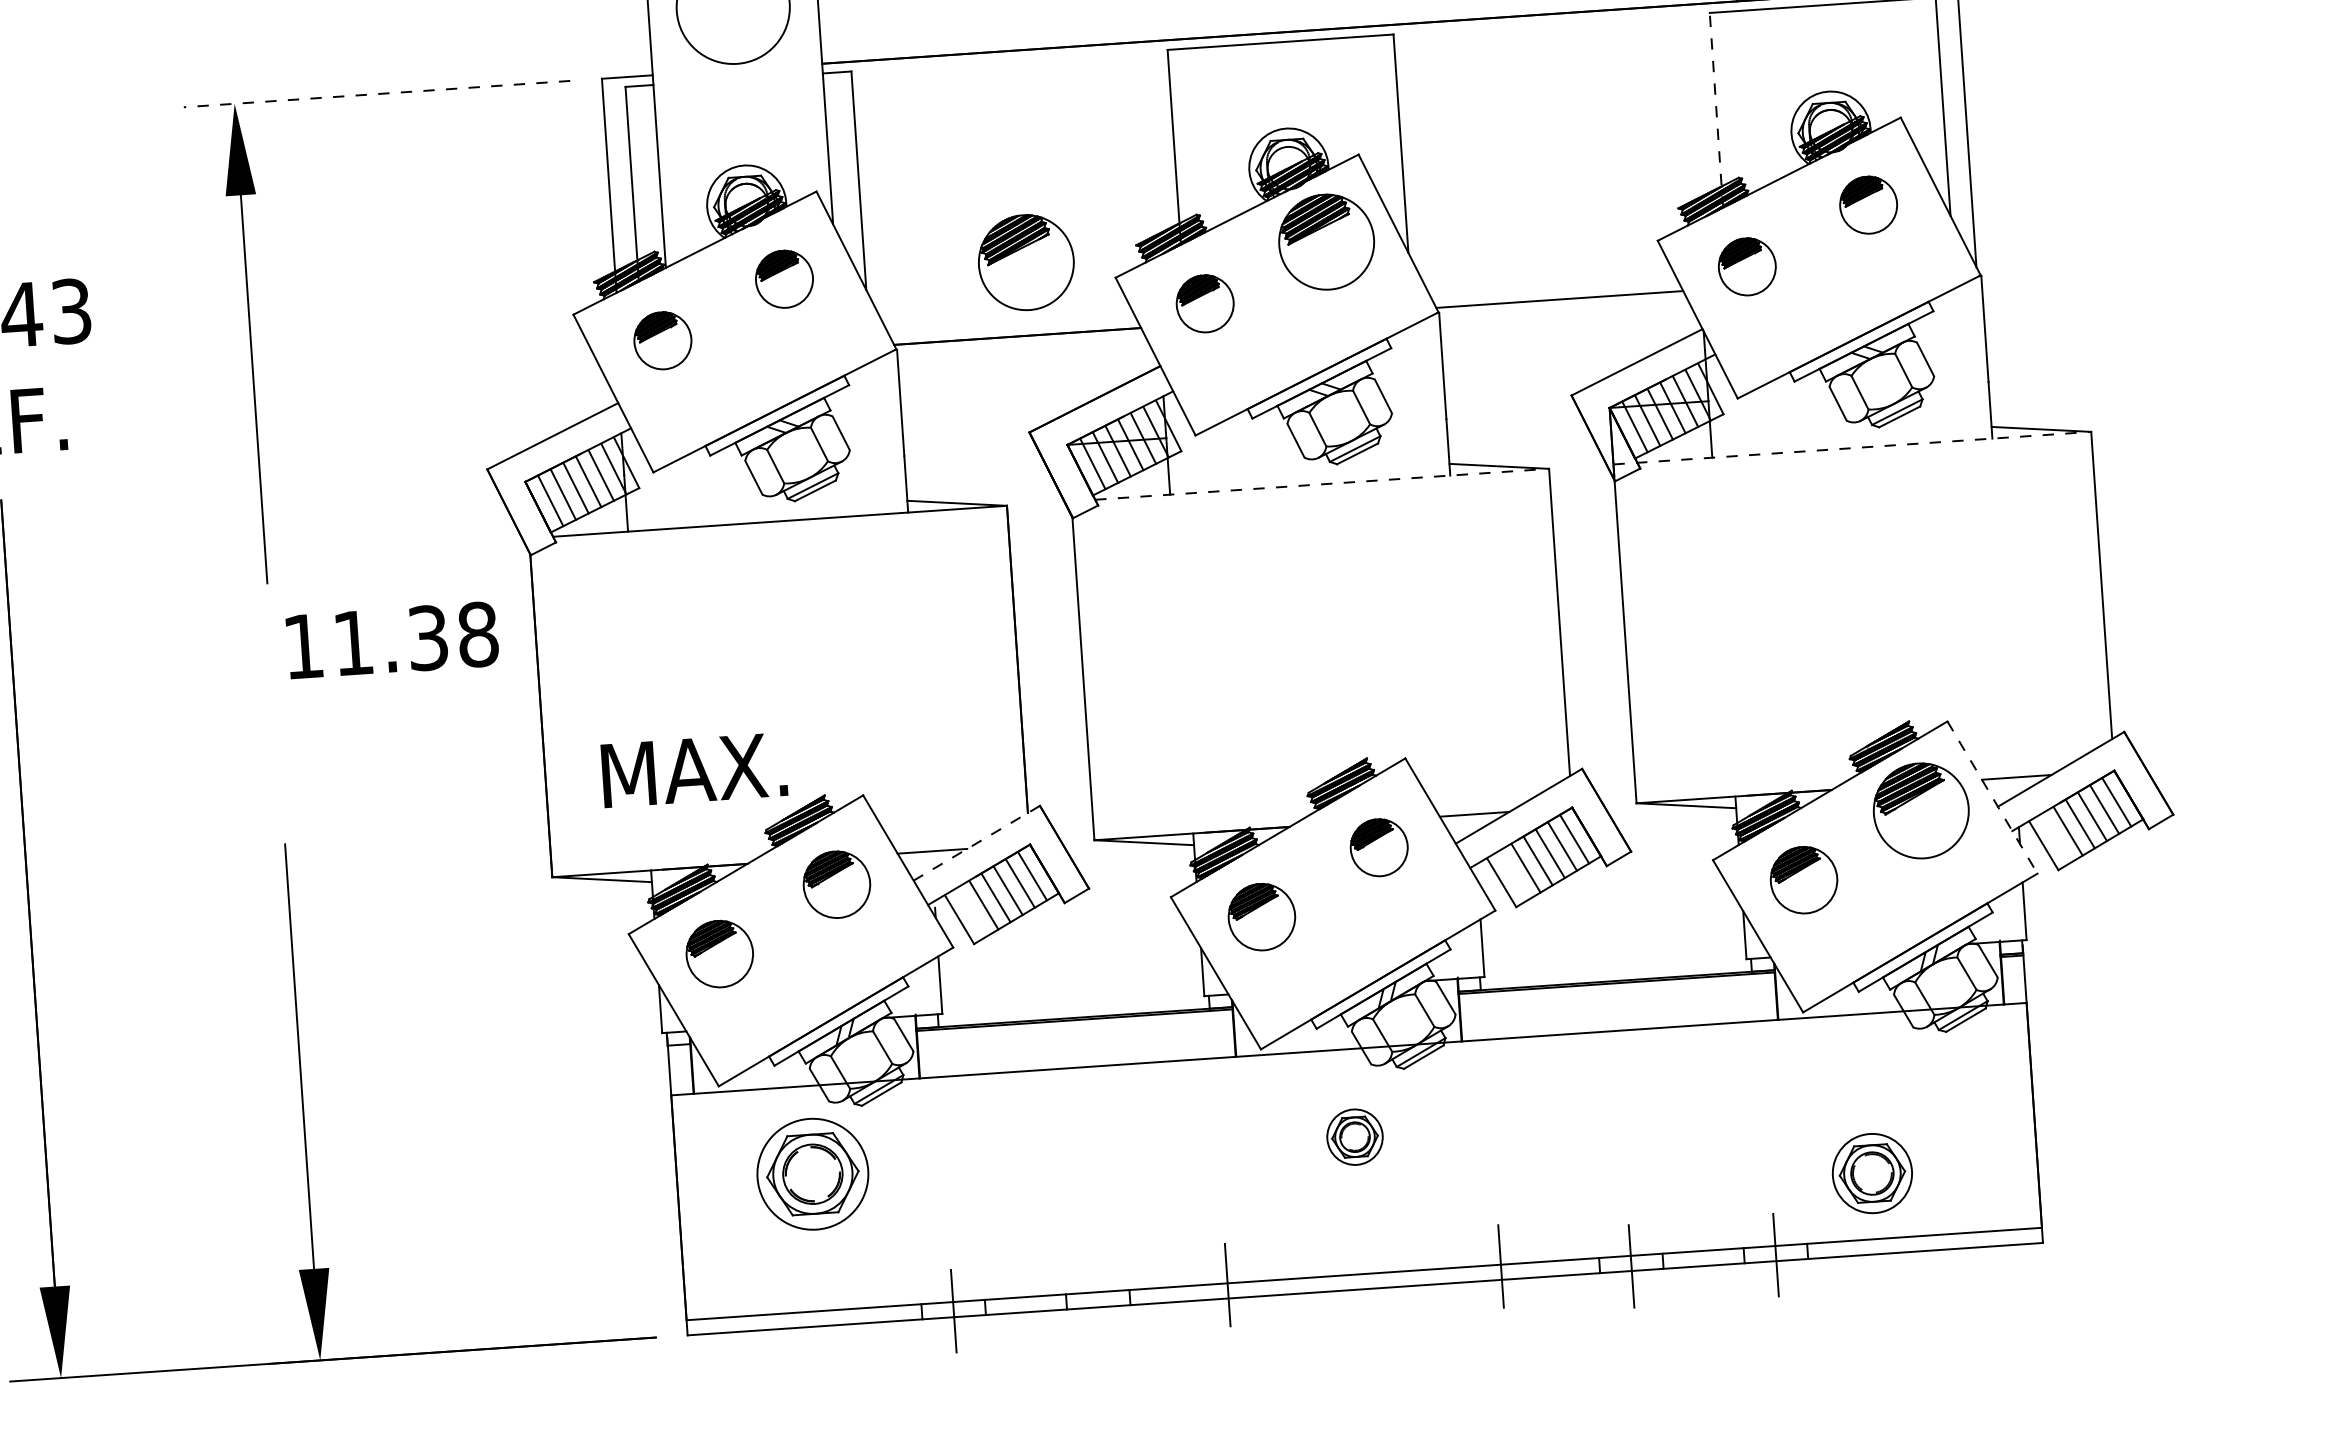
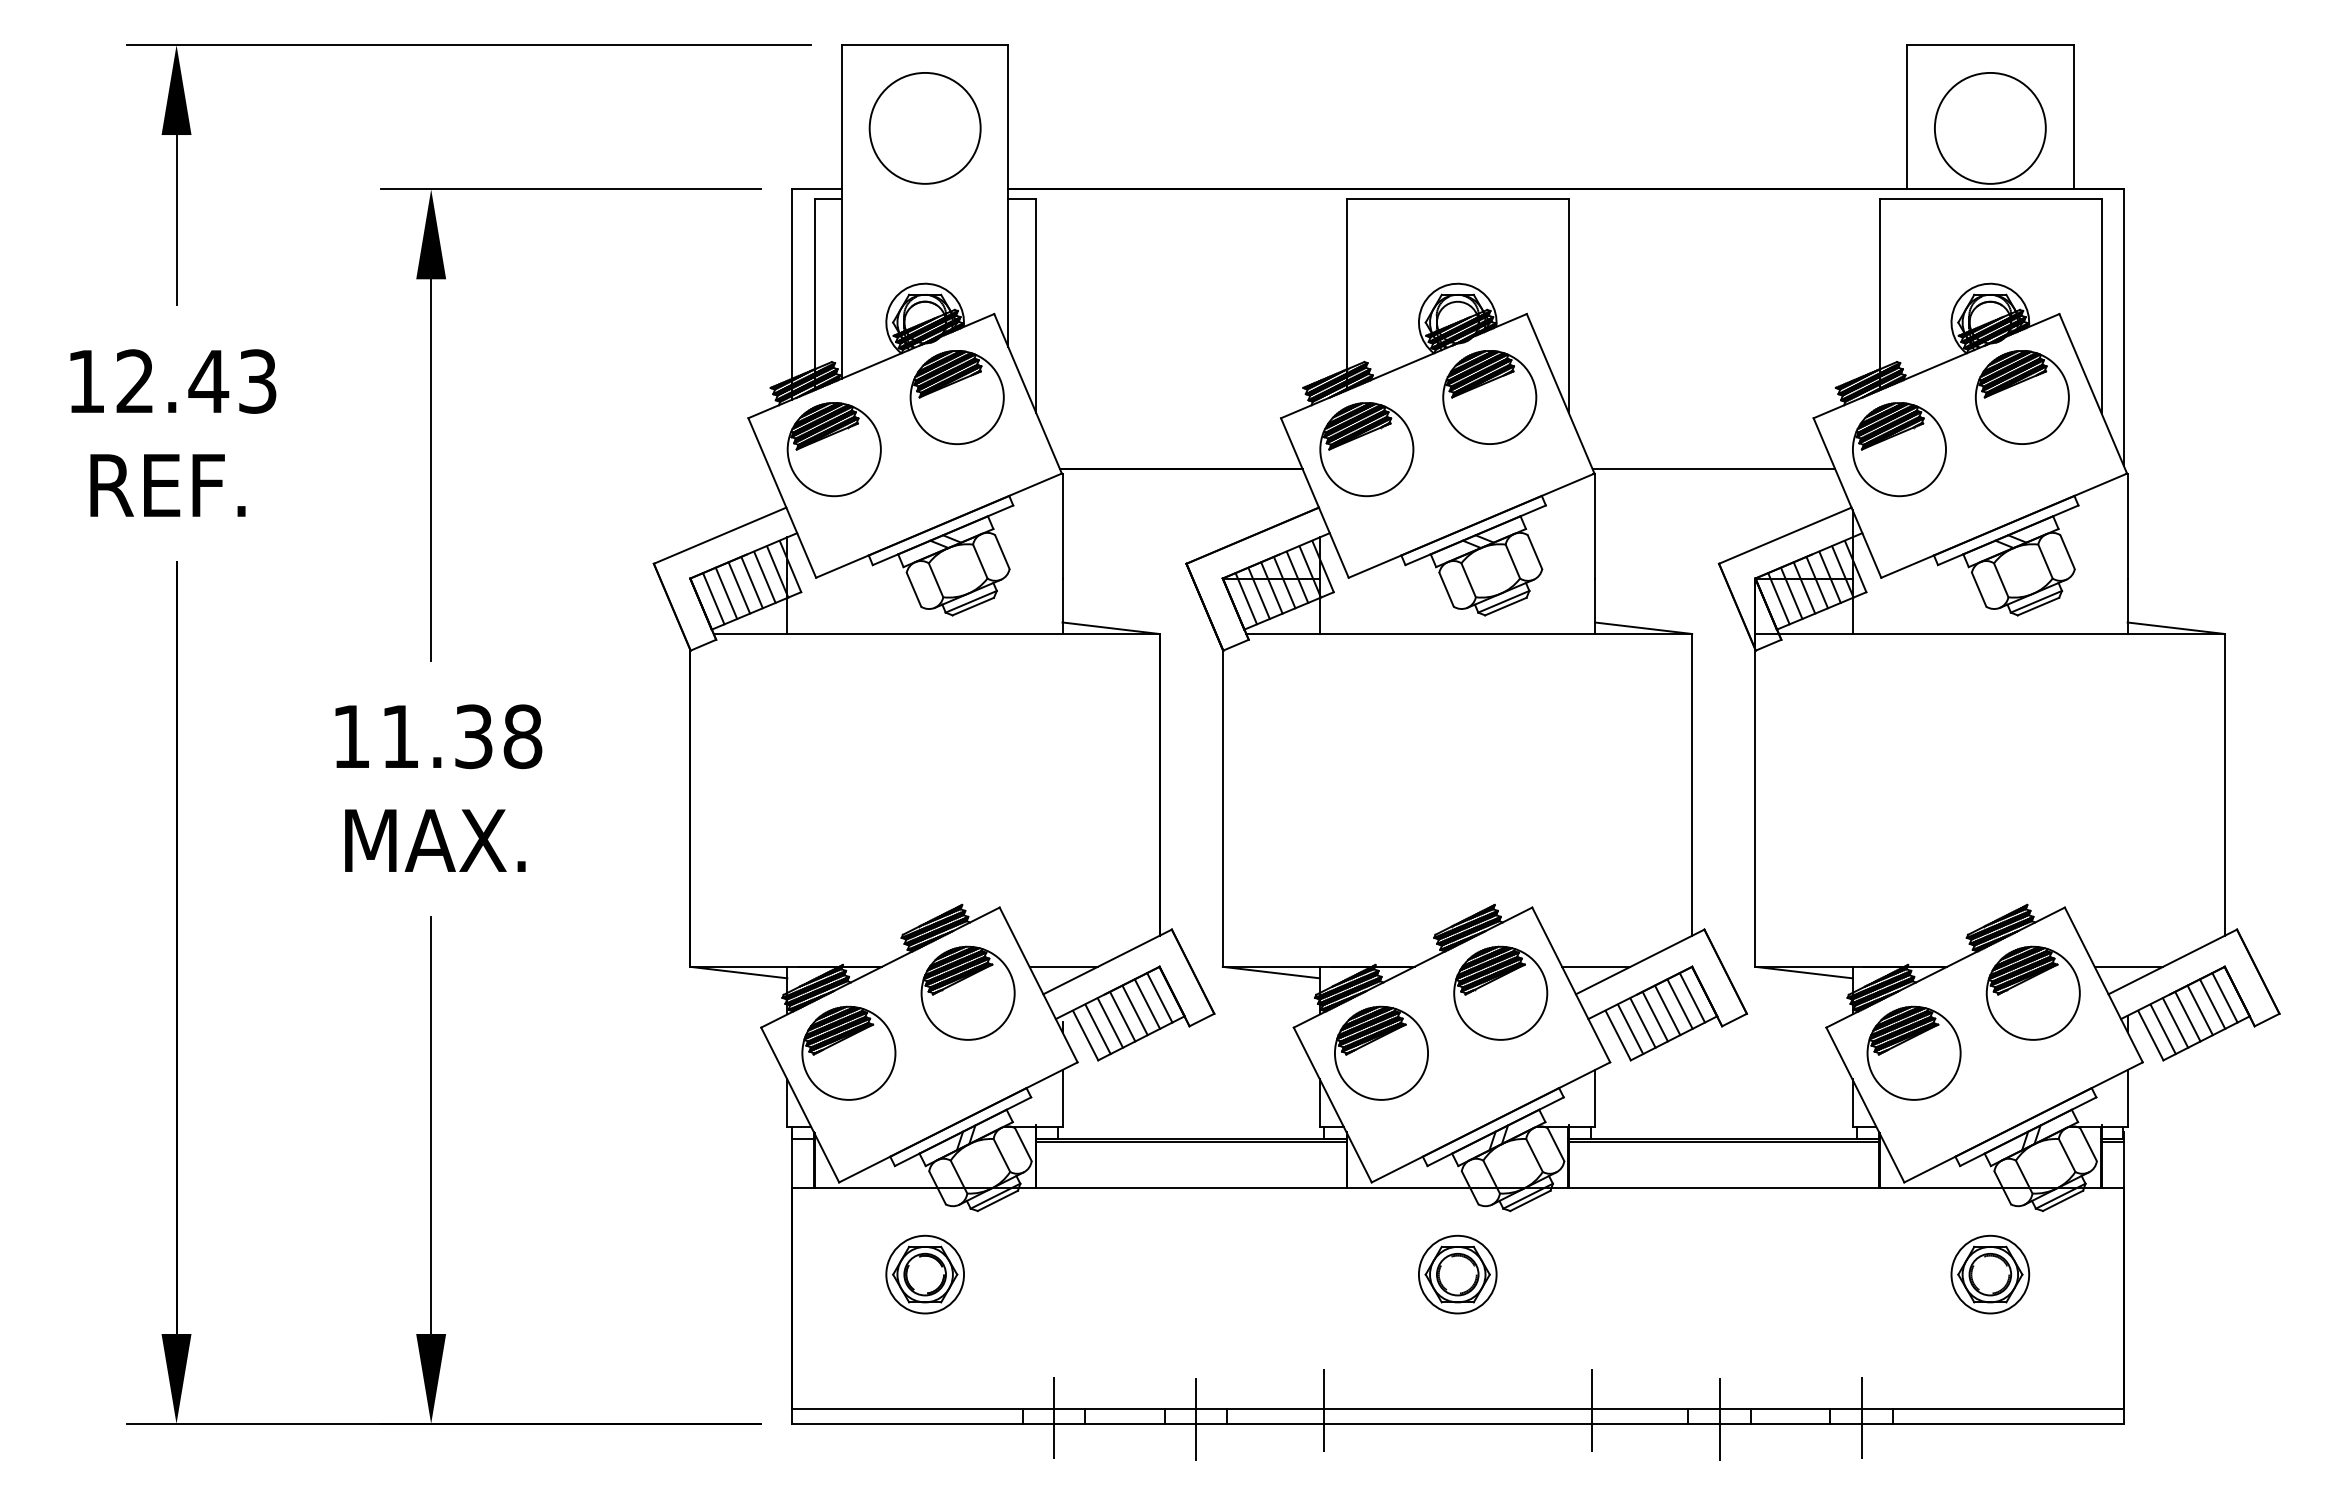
line: (377, 94) -> (571, 189), dashed -> solid
line: (1716, 110) -> (1879, 294), dashed -> solid
part: (1867, 205) -> (2021, 397), size x1.67
part: (1026, 262) -> (1194, 397), removed
part: (1747, 266) -> (1899, 449), size x1.67
part: (783, 279) -> (956, 397), size x1.67
part: (1204, 303) -> (1366, 449), size x1.67
part: (662, 340) -> (833, 449), size x1.67
line: (1852, 447) -> (1990, 633), dashed -> solid
line: (1322, 483) -> (1469, 633), dashed -> solid
text: (392, 640) -> (438, 736), moved
text: (694, 769) -> (435, 840), moved
line: (1992, 797) -> (2103, 984), dashed -> solid
line: (2055, 838) -> (2162, 1029), added
line: (976, 842) -> (1107, 961), dashed -> solid
part: (1378, 847) -> (1500, 992), size x1.67
line: (1513, 875) -> (1630, 1029), added
part: (1803, 879) -> (1913, 1052), size x1.43
part: (836, 884) -> (967, 992), size x1.43
line: (971, 912) -> (1097, 1029), added
part: (1261, 916) -> (1381, 1052), size x1.43
part: (719, 953) -> (848, 1052), size x1.43
part: (1354, 1137) -> (1457, 1274), size x1.43
part: (1872, 1173) -> (1990, 1274), moved
part: (812, 1174) -> (924, 1274), size x0.71
line: (1097, 1301) -> (1195, 1418), added

